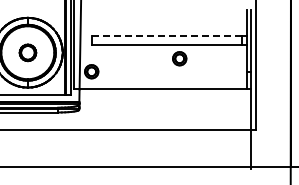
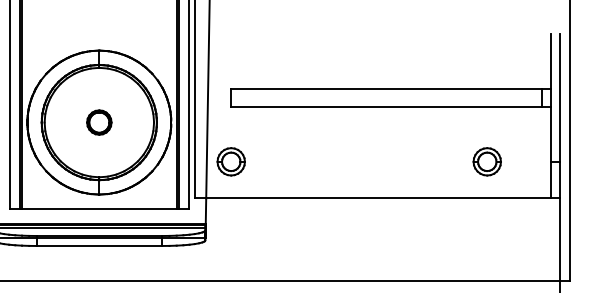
line: (167, 36) -> (387, 89), dashed -> solid
part: (27, 52) -> (98, 122), size x0.71
part: (179, 58) -> (486, 161), moved

